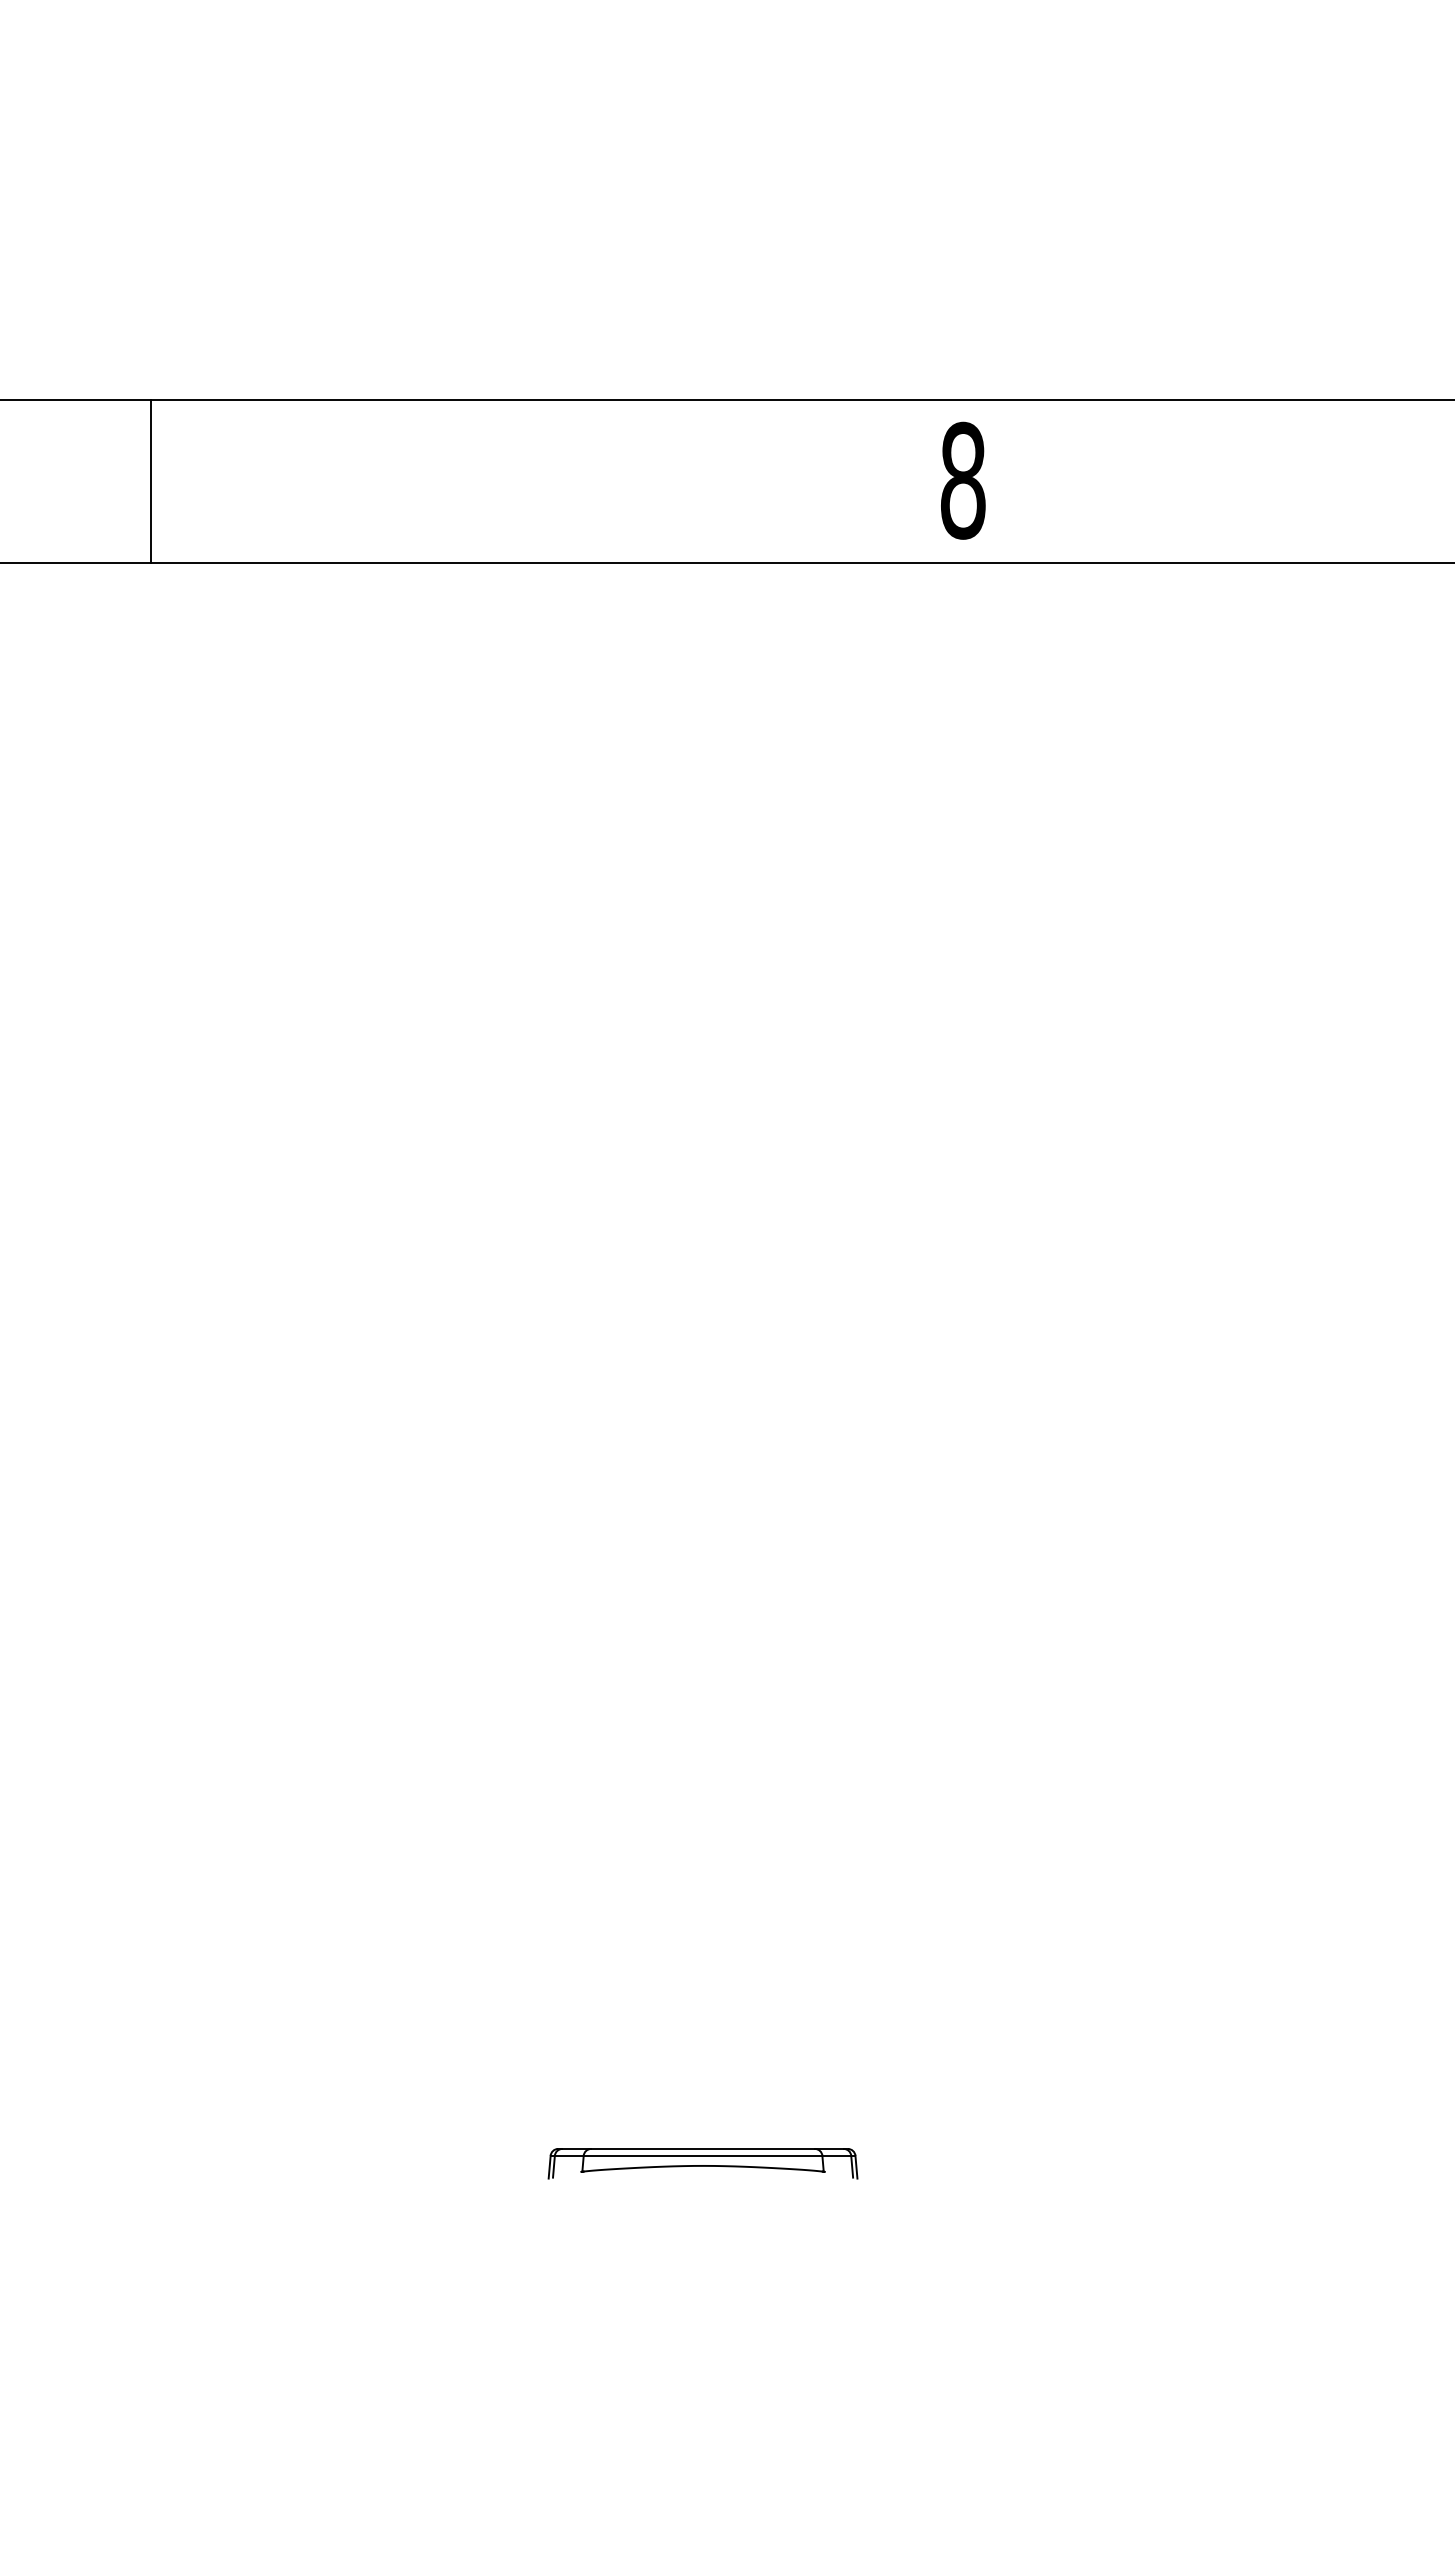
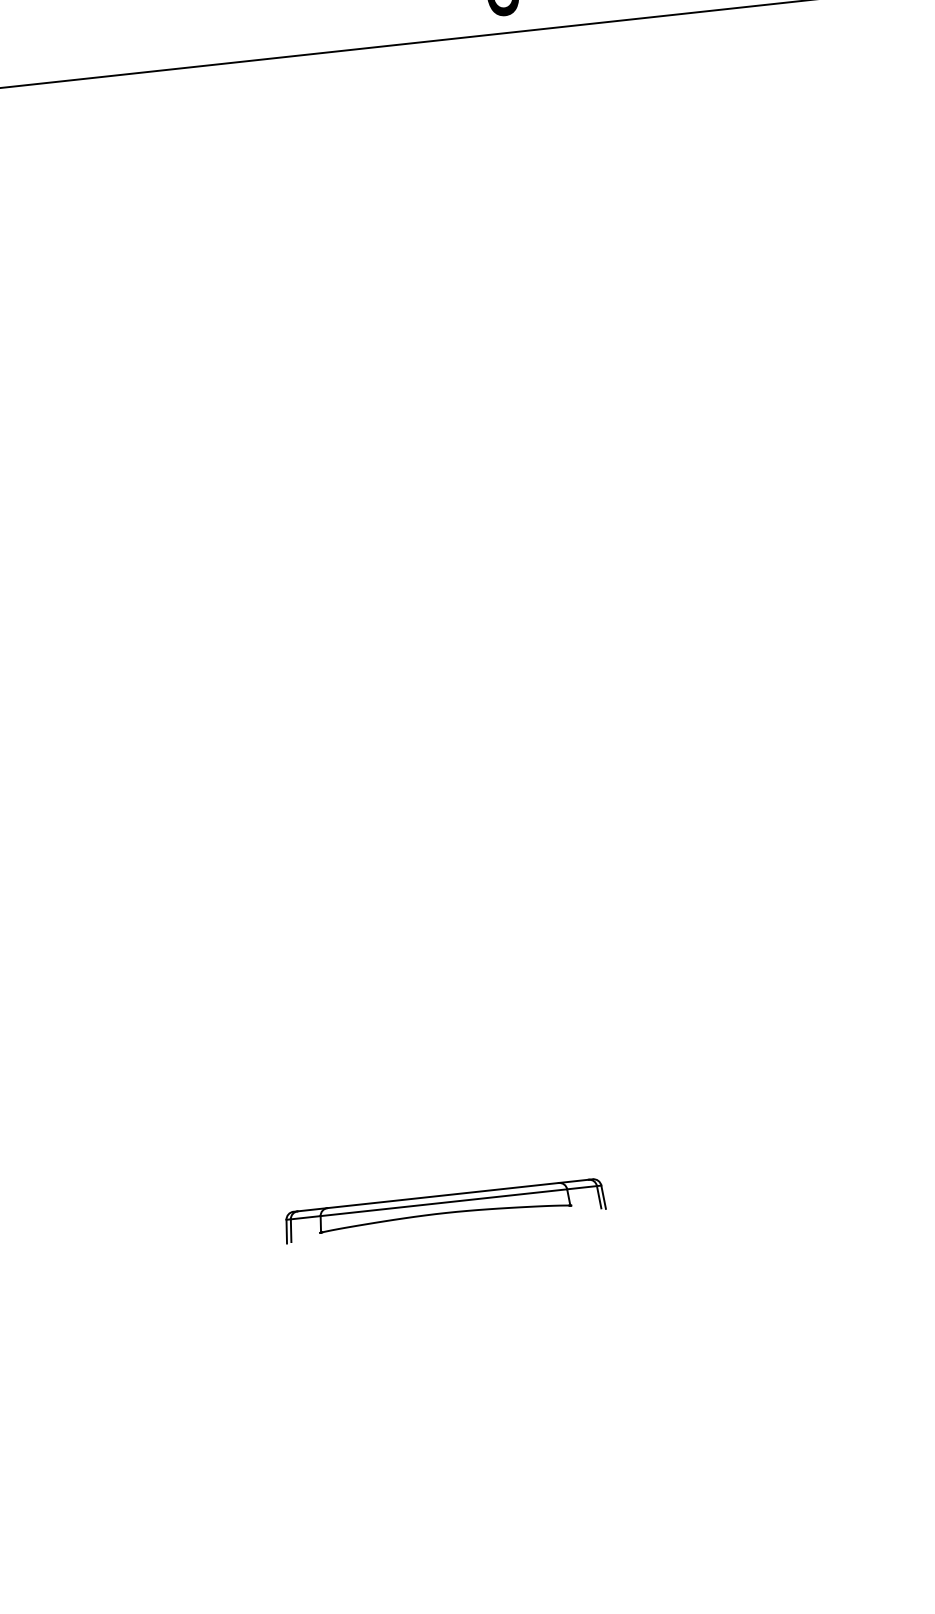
part: (702, 2163) -> (444, 1210), size x1.43

